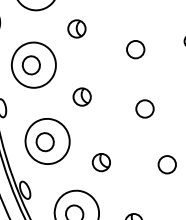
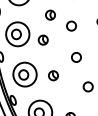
part: (76, 27) -> (50, 14), moved
part: (80, 95) -> (42, 39), moved
part: (101, 162) -> (53, 75), moved

